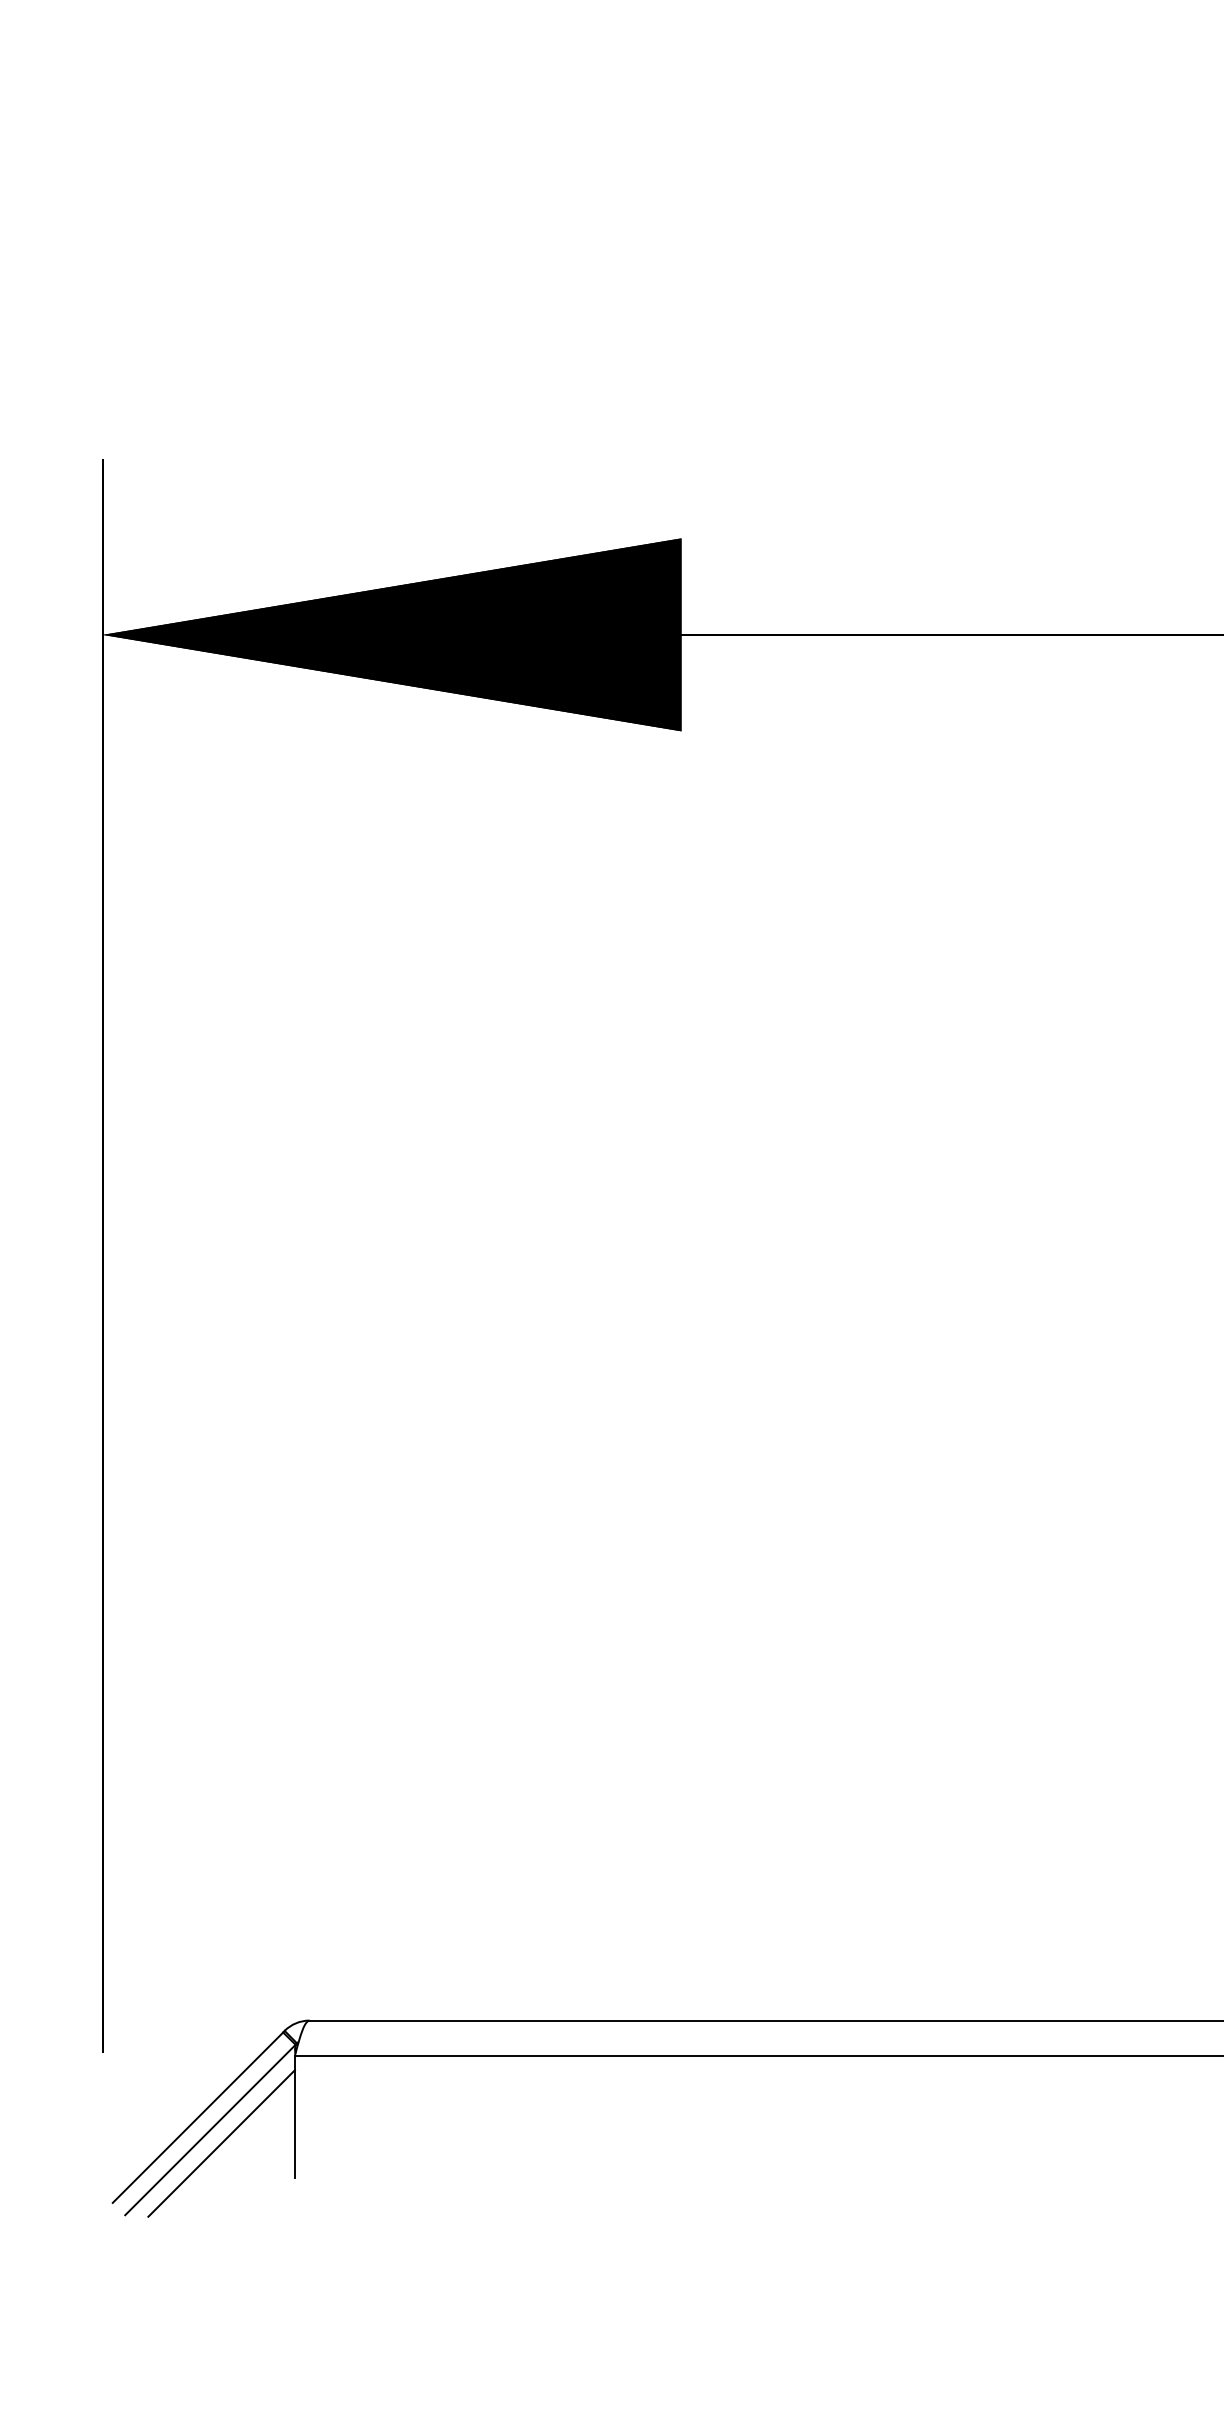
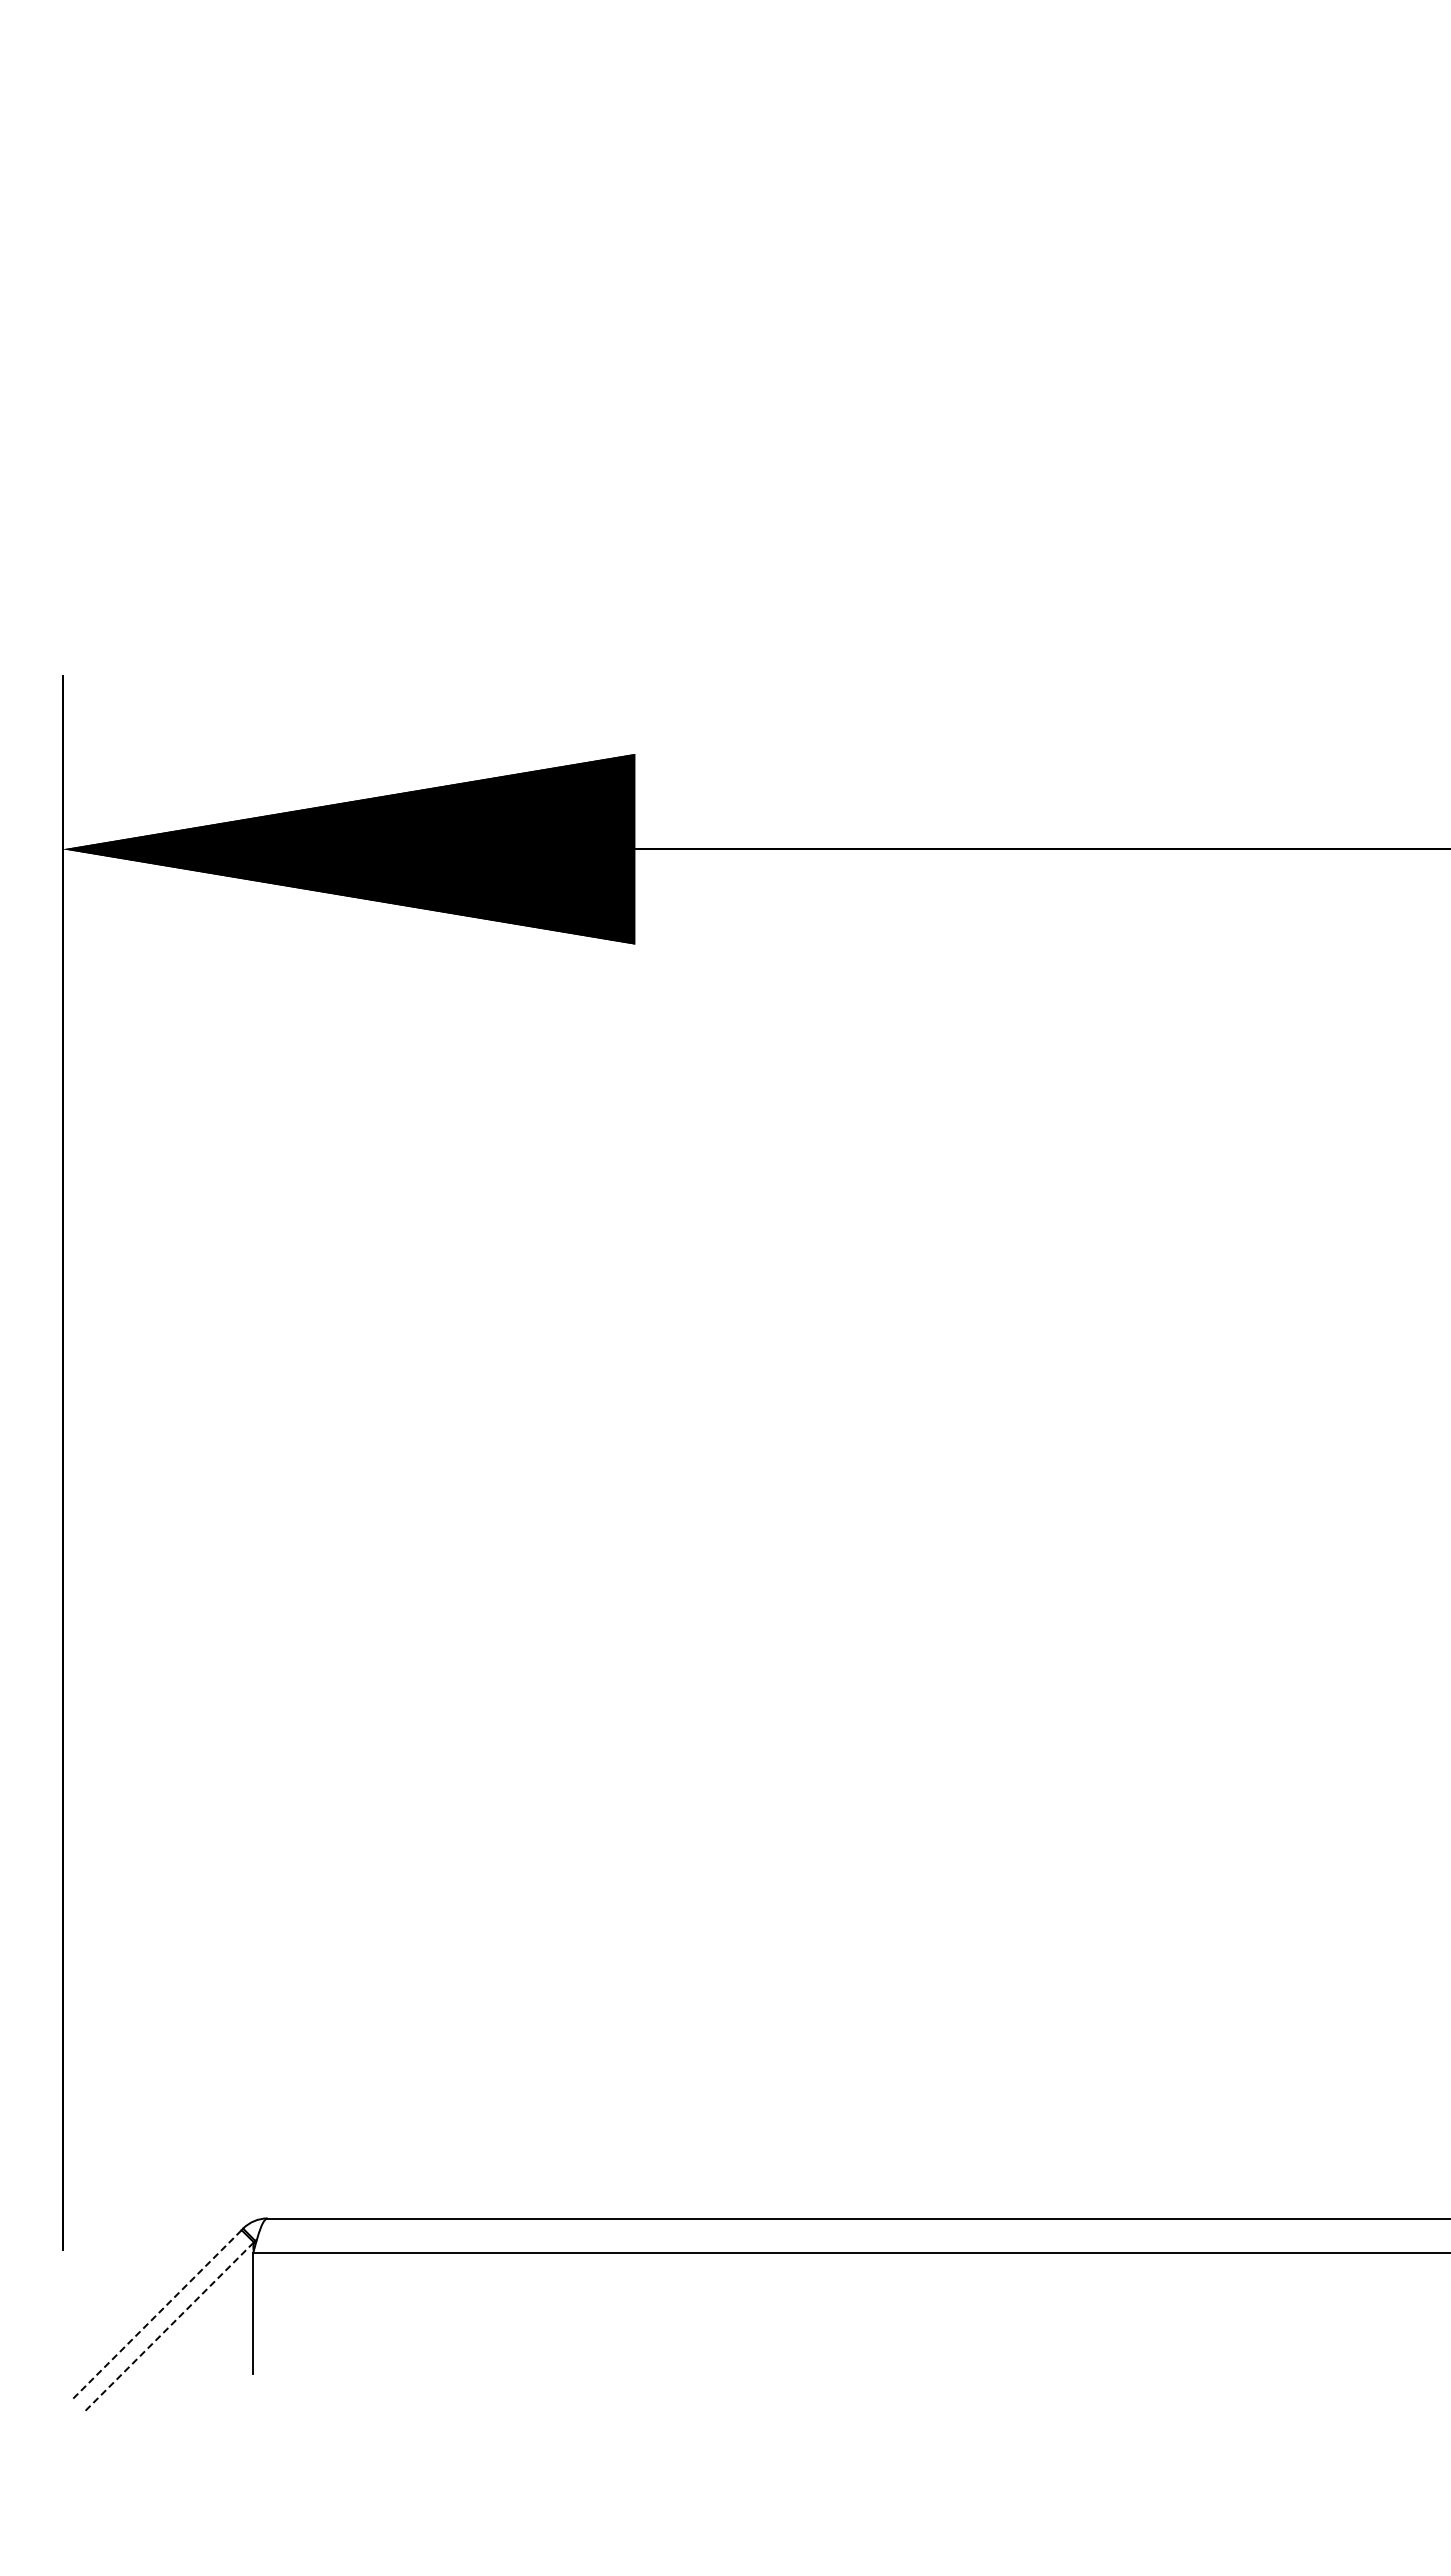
line: (198, 2117) -> (157, 2314), solid -> dashed
line: (211, 2129) -> (170, 2326), solid -> dashed
line: (221, 2143) -> (180, 2339), removed

